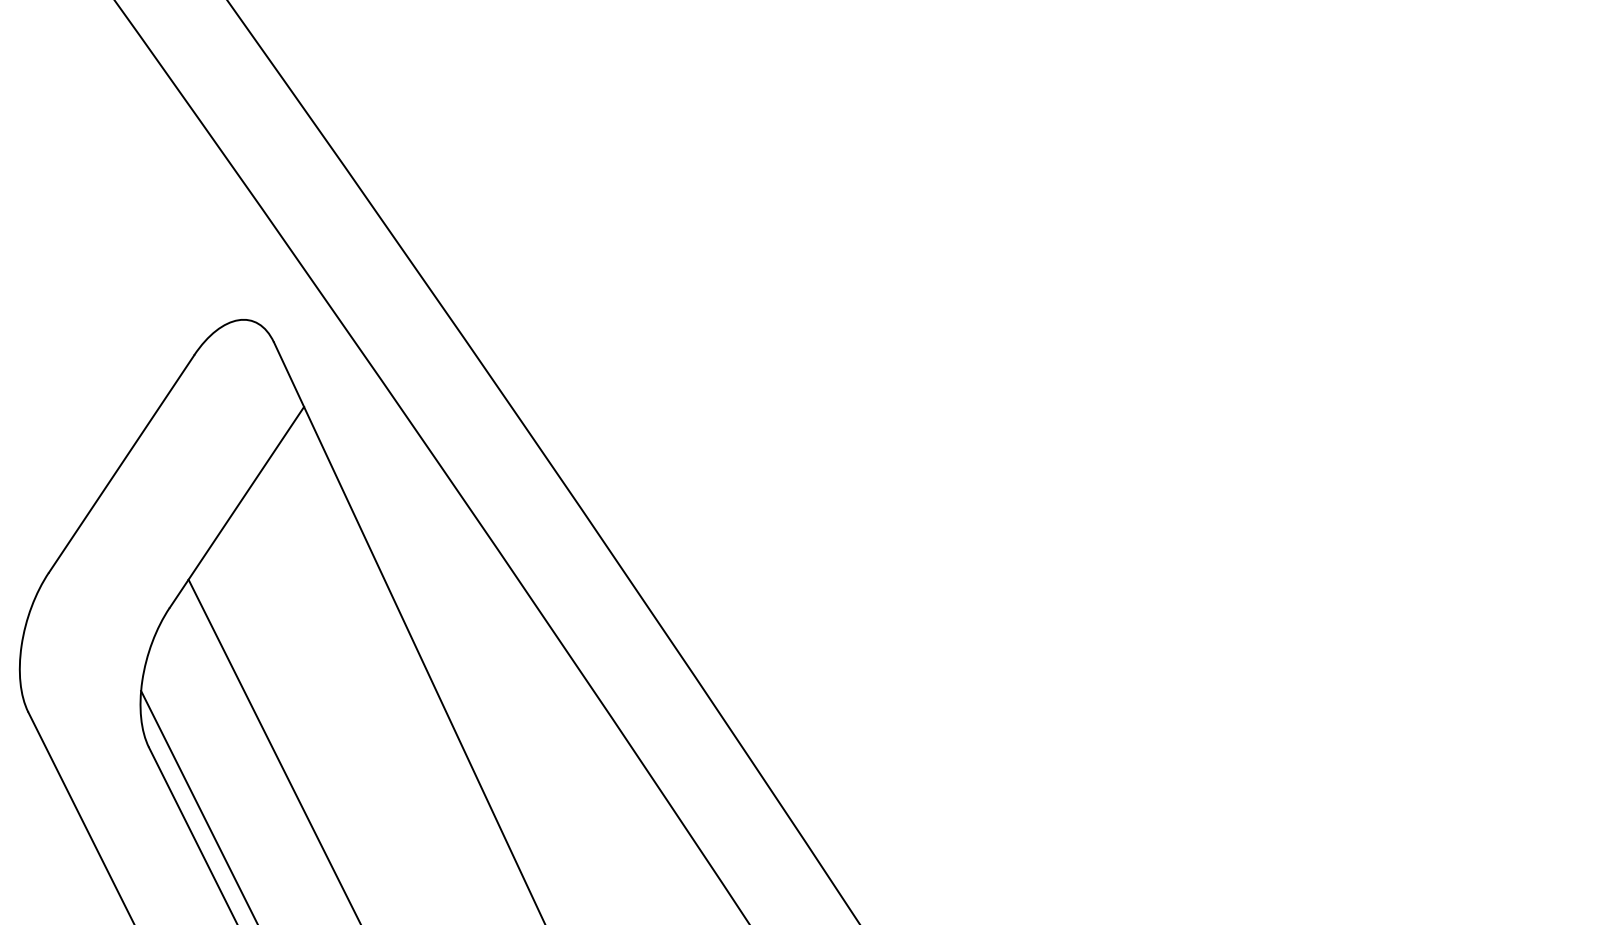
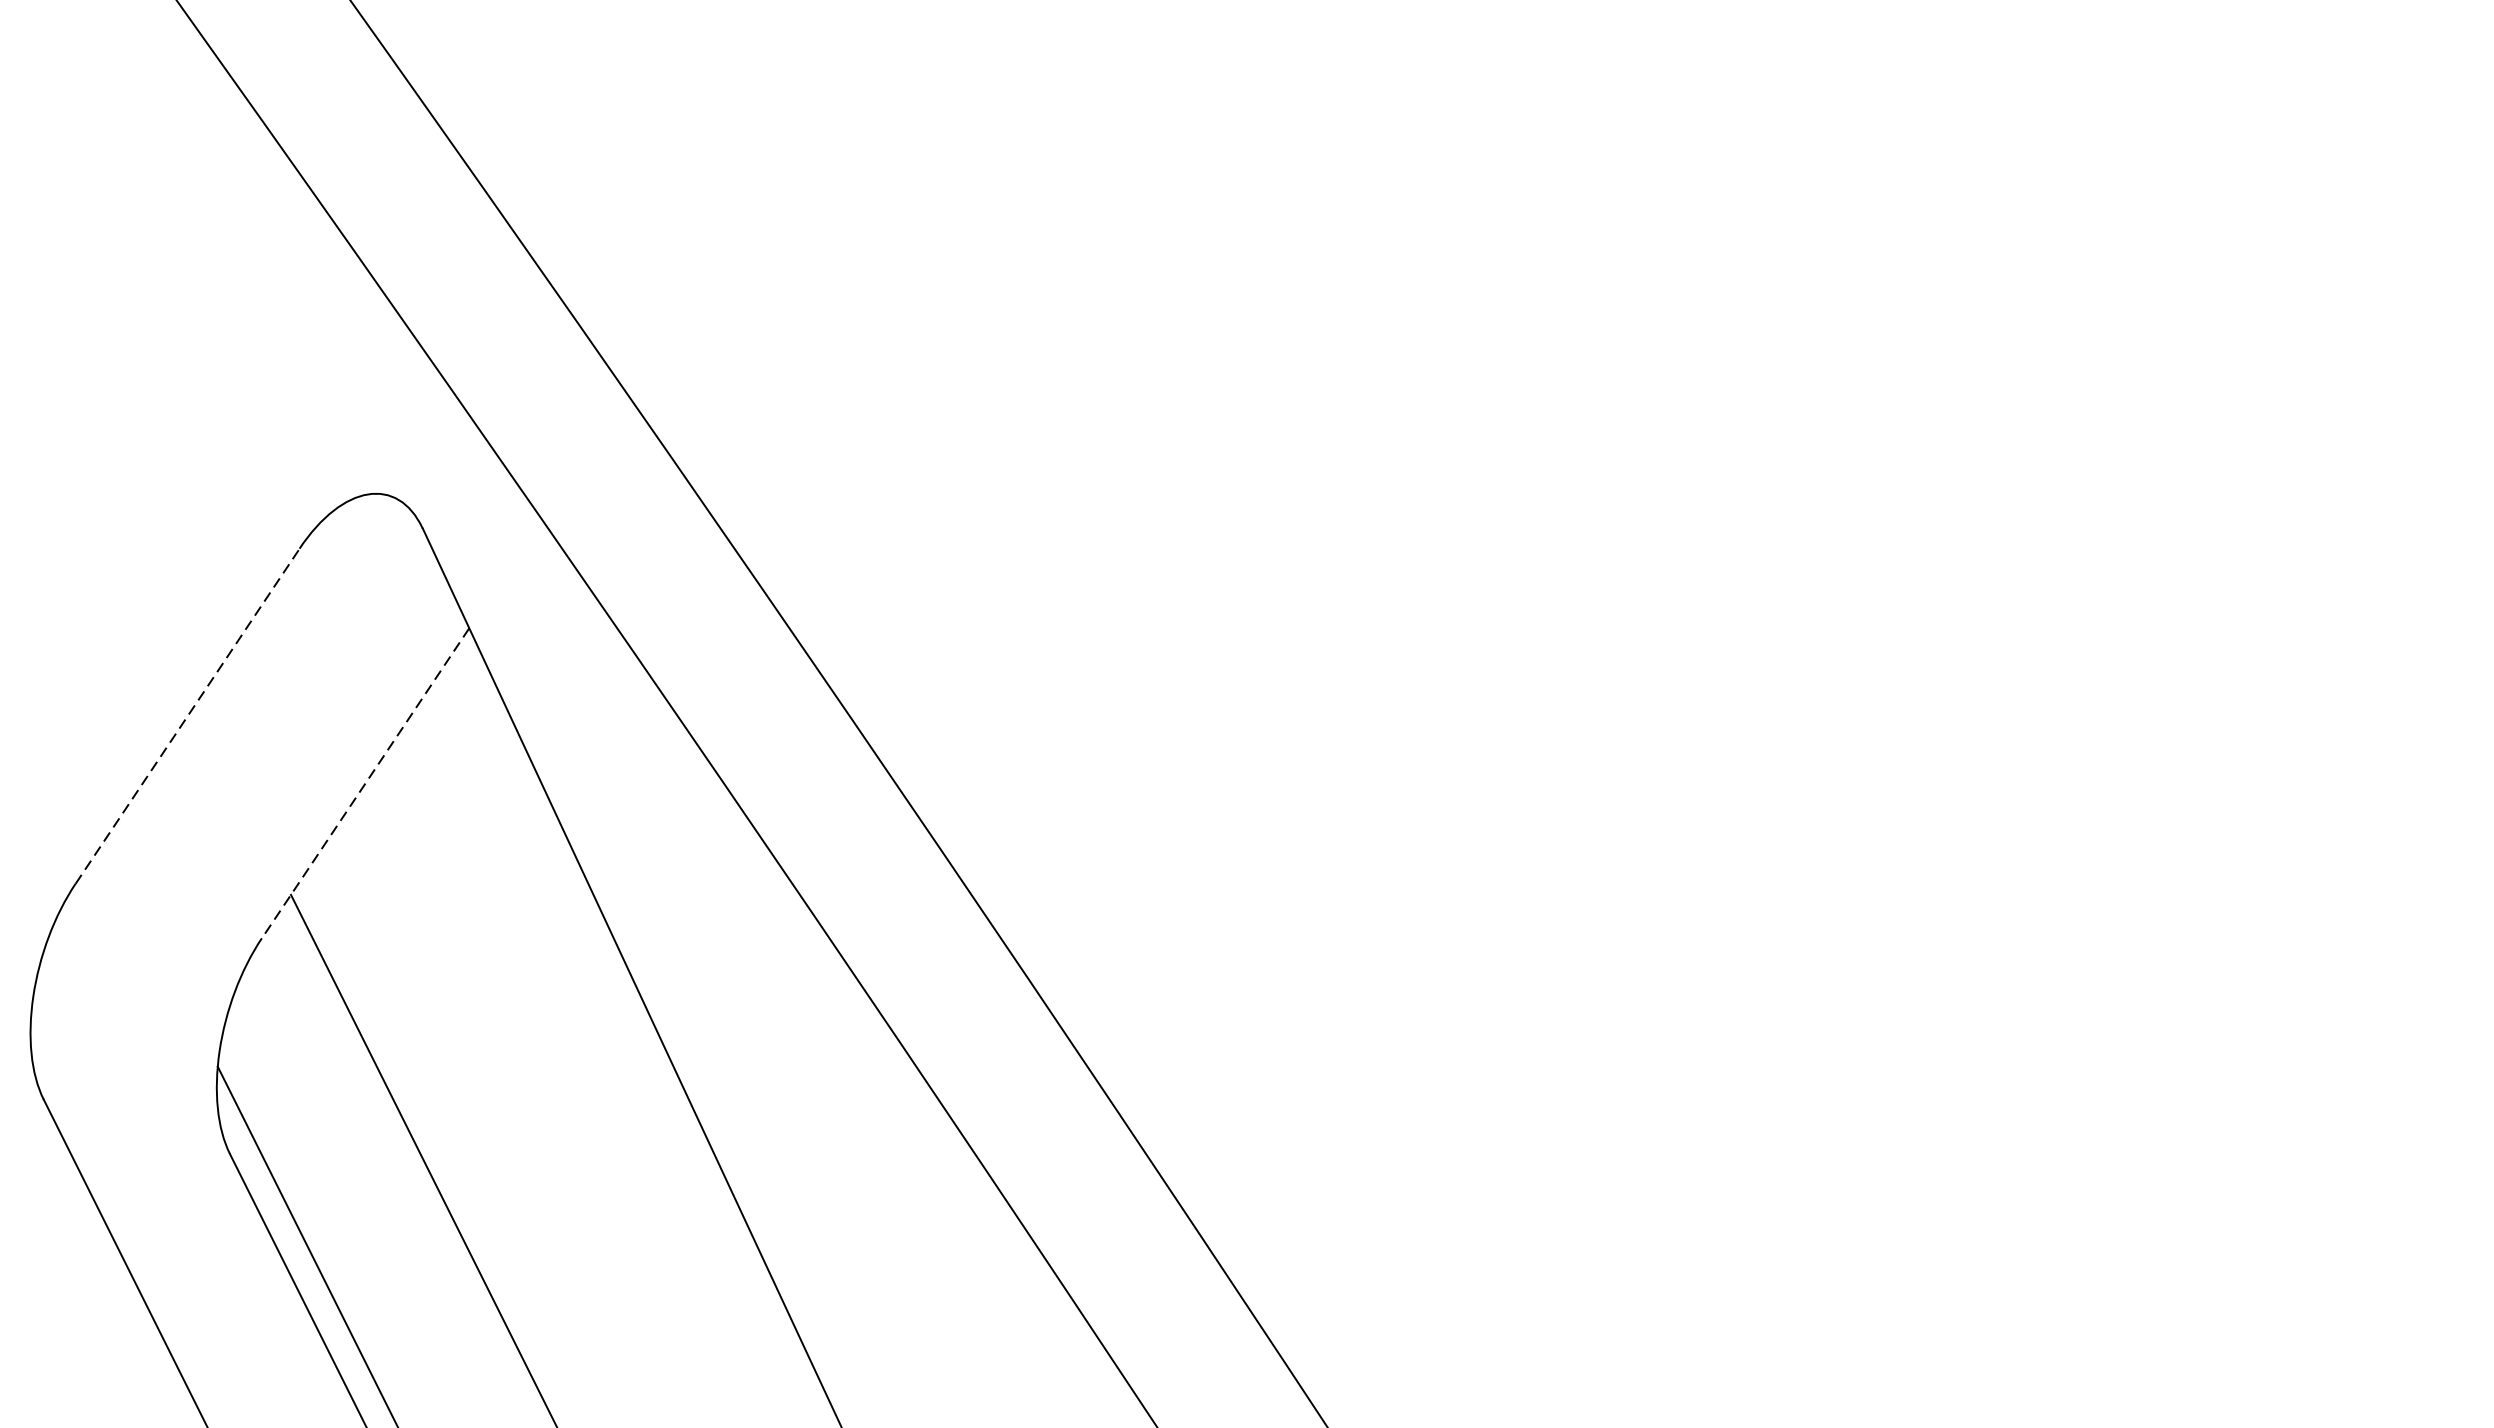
line: (121, 463) -> (187, 715), solid -> dashed
line: (236, 507) -> (364, 783), solid -> dashed

